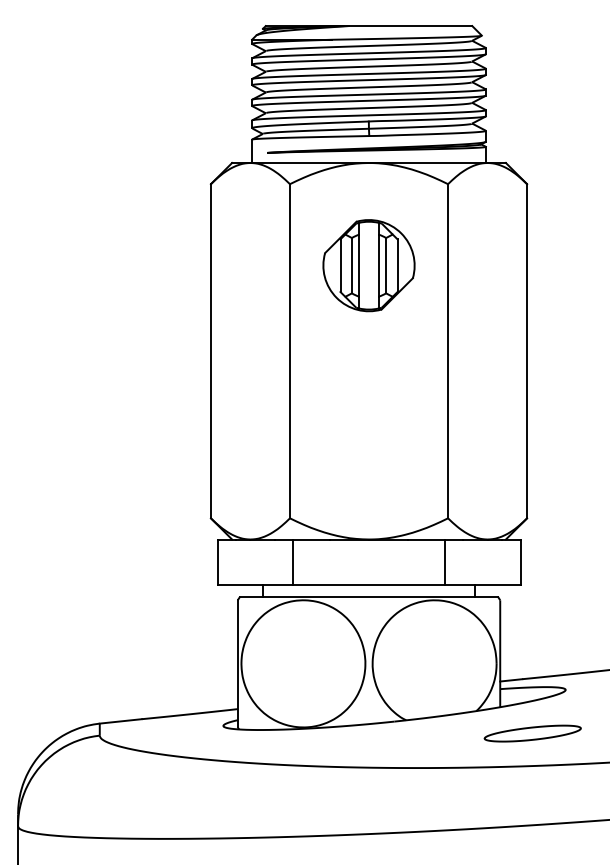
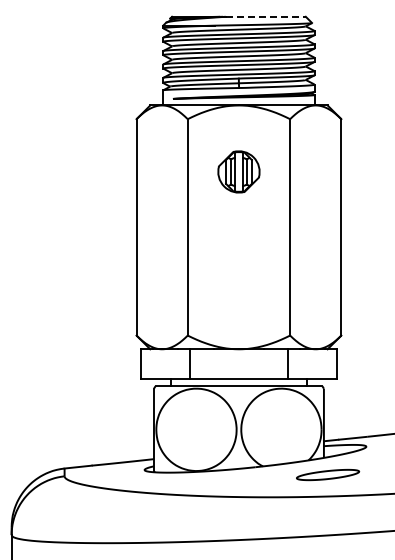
line: (411, 25) -> (266, 16), solid -> dashed
part: (368, 264) -> (238, 171), size x0.7
part: (533, 734) -> (328, 475), moved

